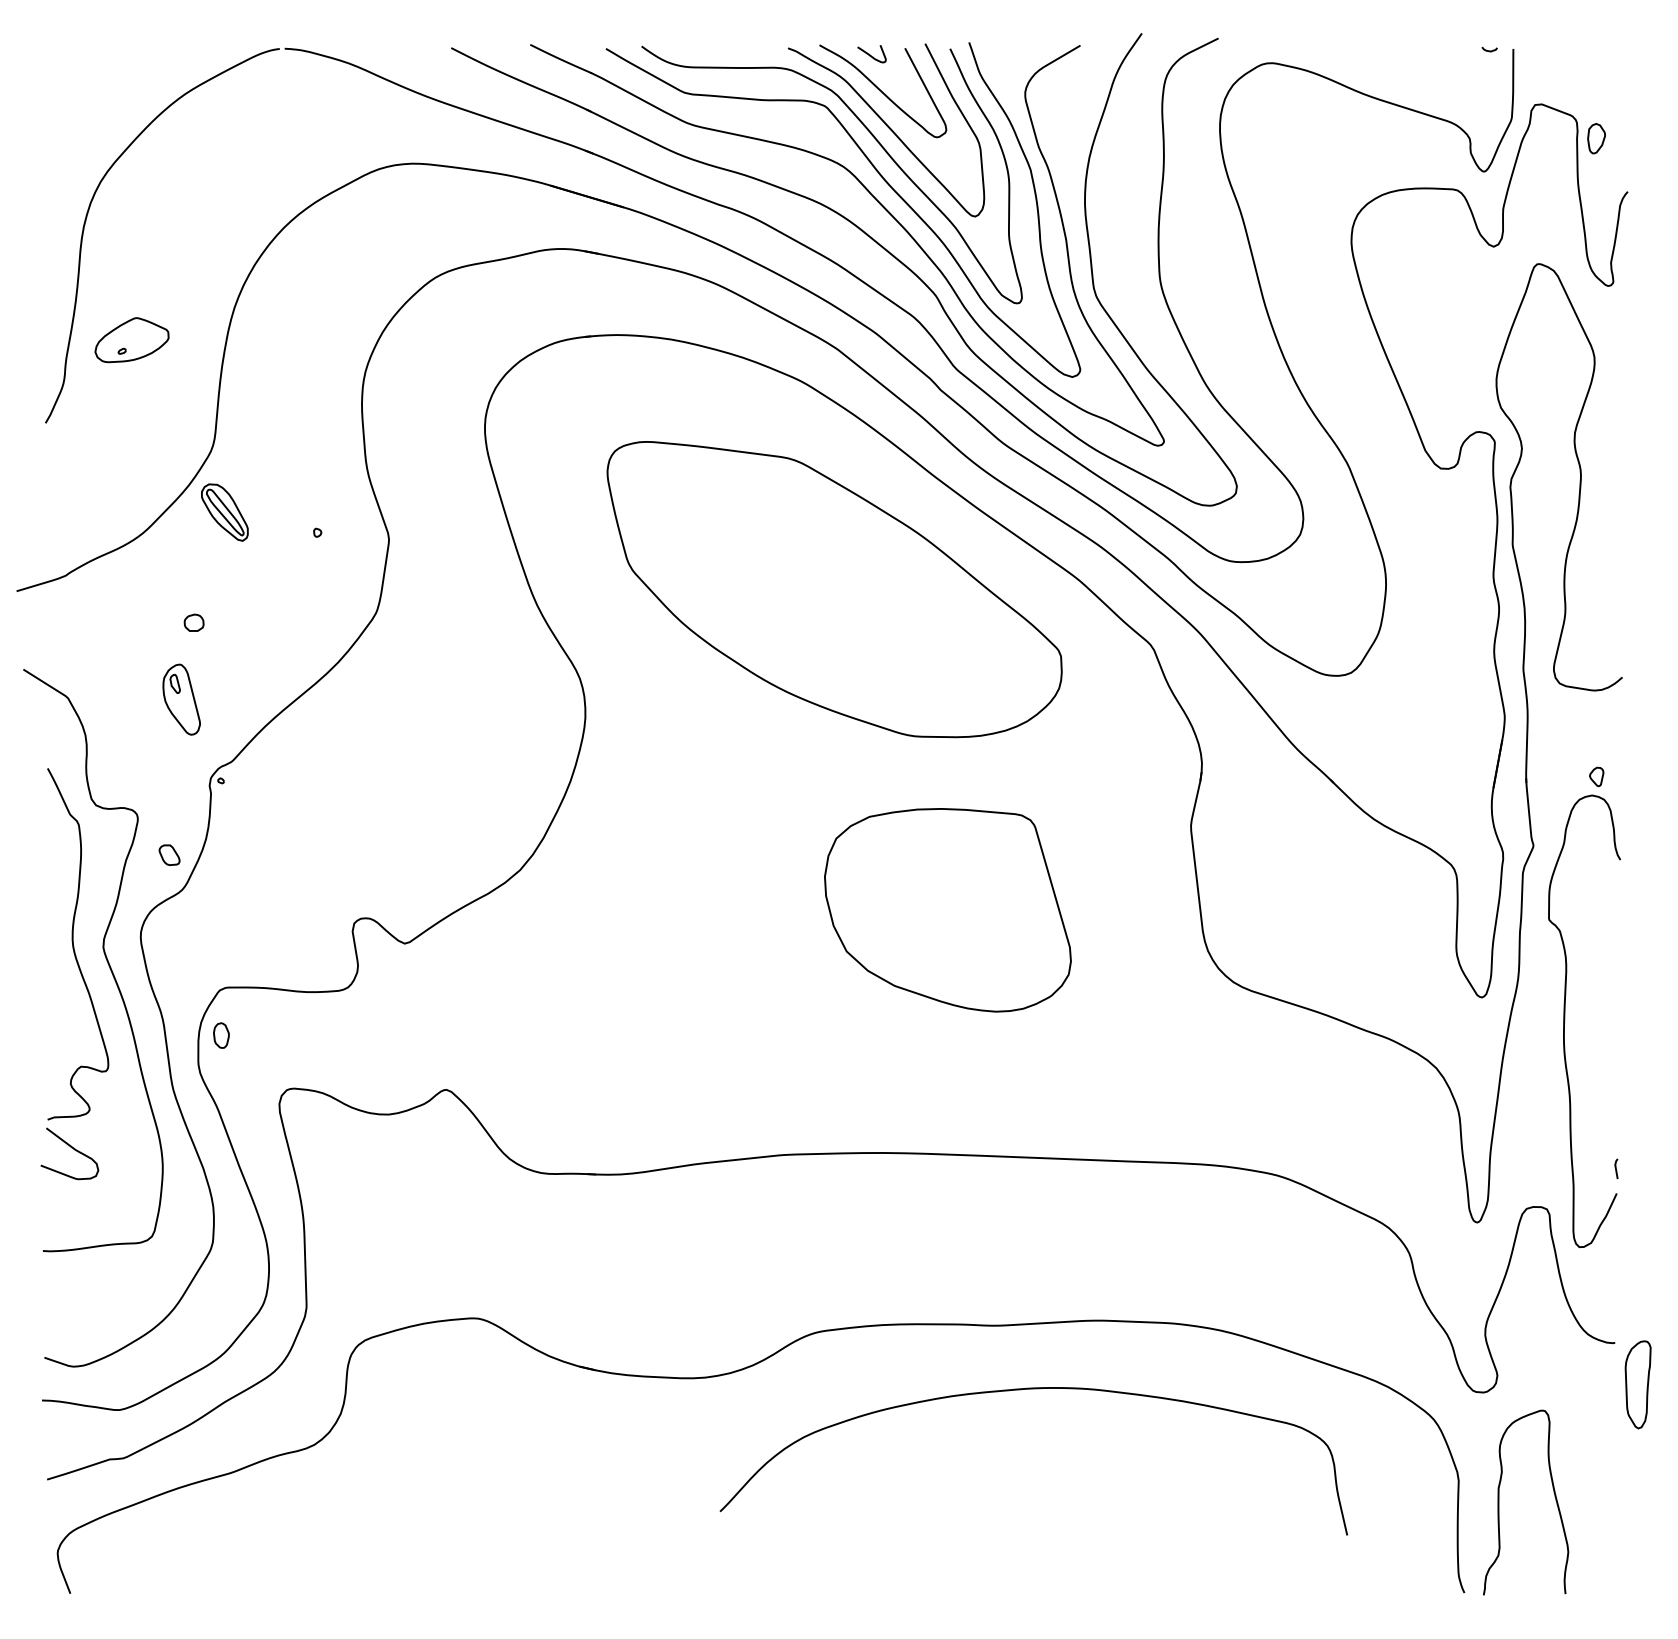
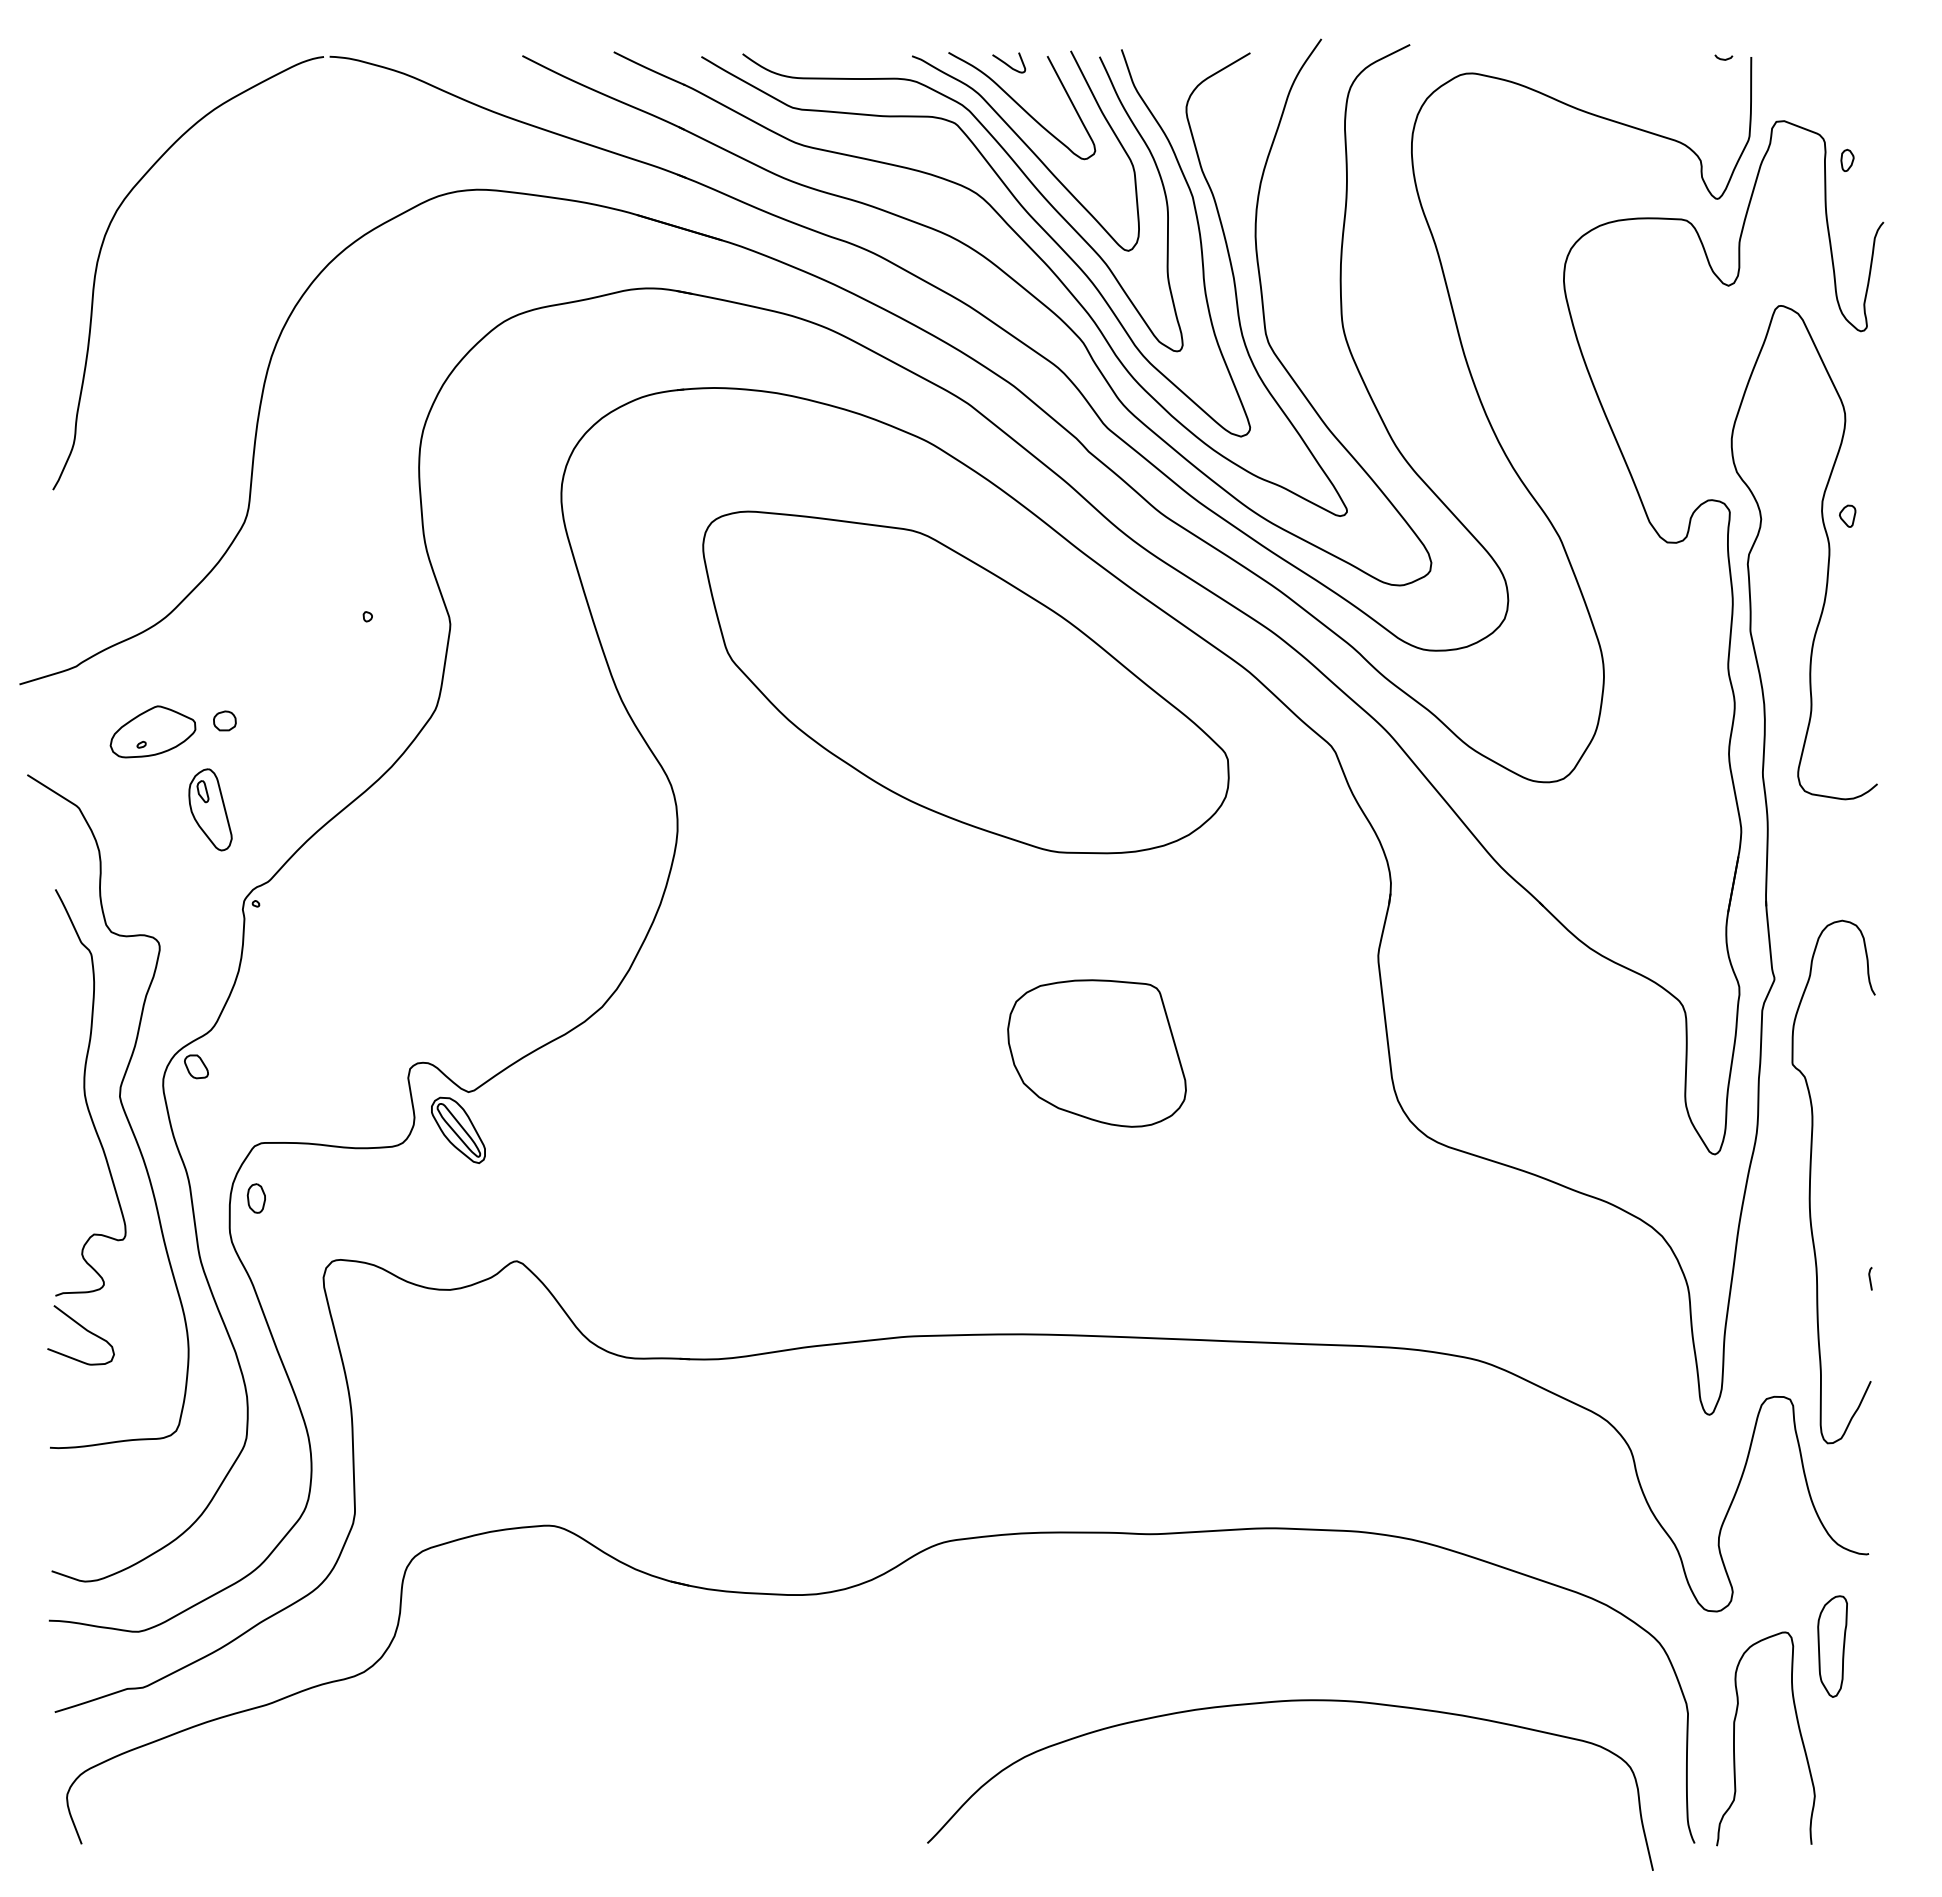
part: (1596, 137) -> (1847, 159), size x0.62
part: (131, 339) -> (152, 731), moved
part: (224, 511) -> (458, 1129), moved
part: (1596, 776) -> (1847, 515), moved
part: (169, 854) -> (196, 1066), moved
part: (947, 910) -> (1096, 1053), size x0.62
curve: (1616, 1168) -> (1870, 1278), moved
part: (1638, 1384) -> (1832, 1646), moved
curve: (1026, 1389) -> (1282, 1702), moved

